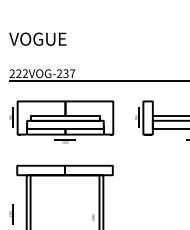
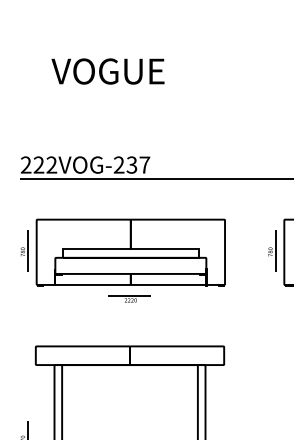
text: (37, 38) -> (107, 70), moved

